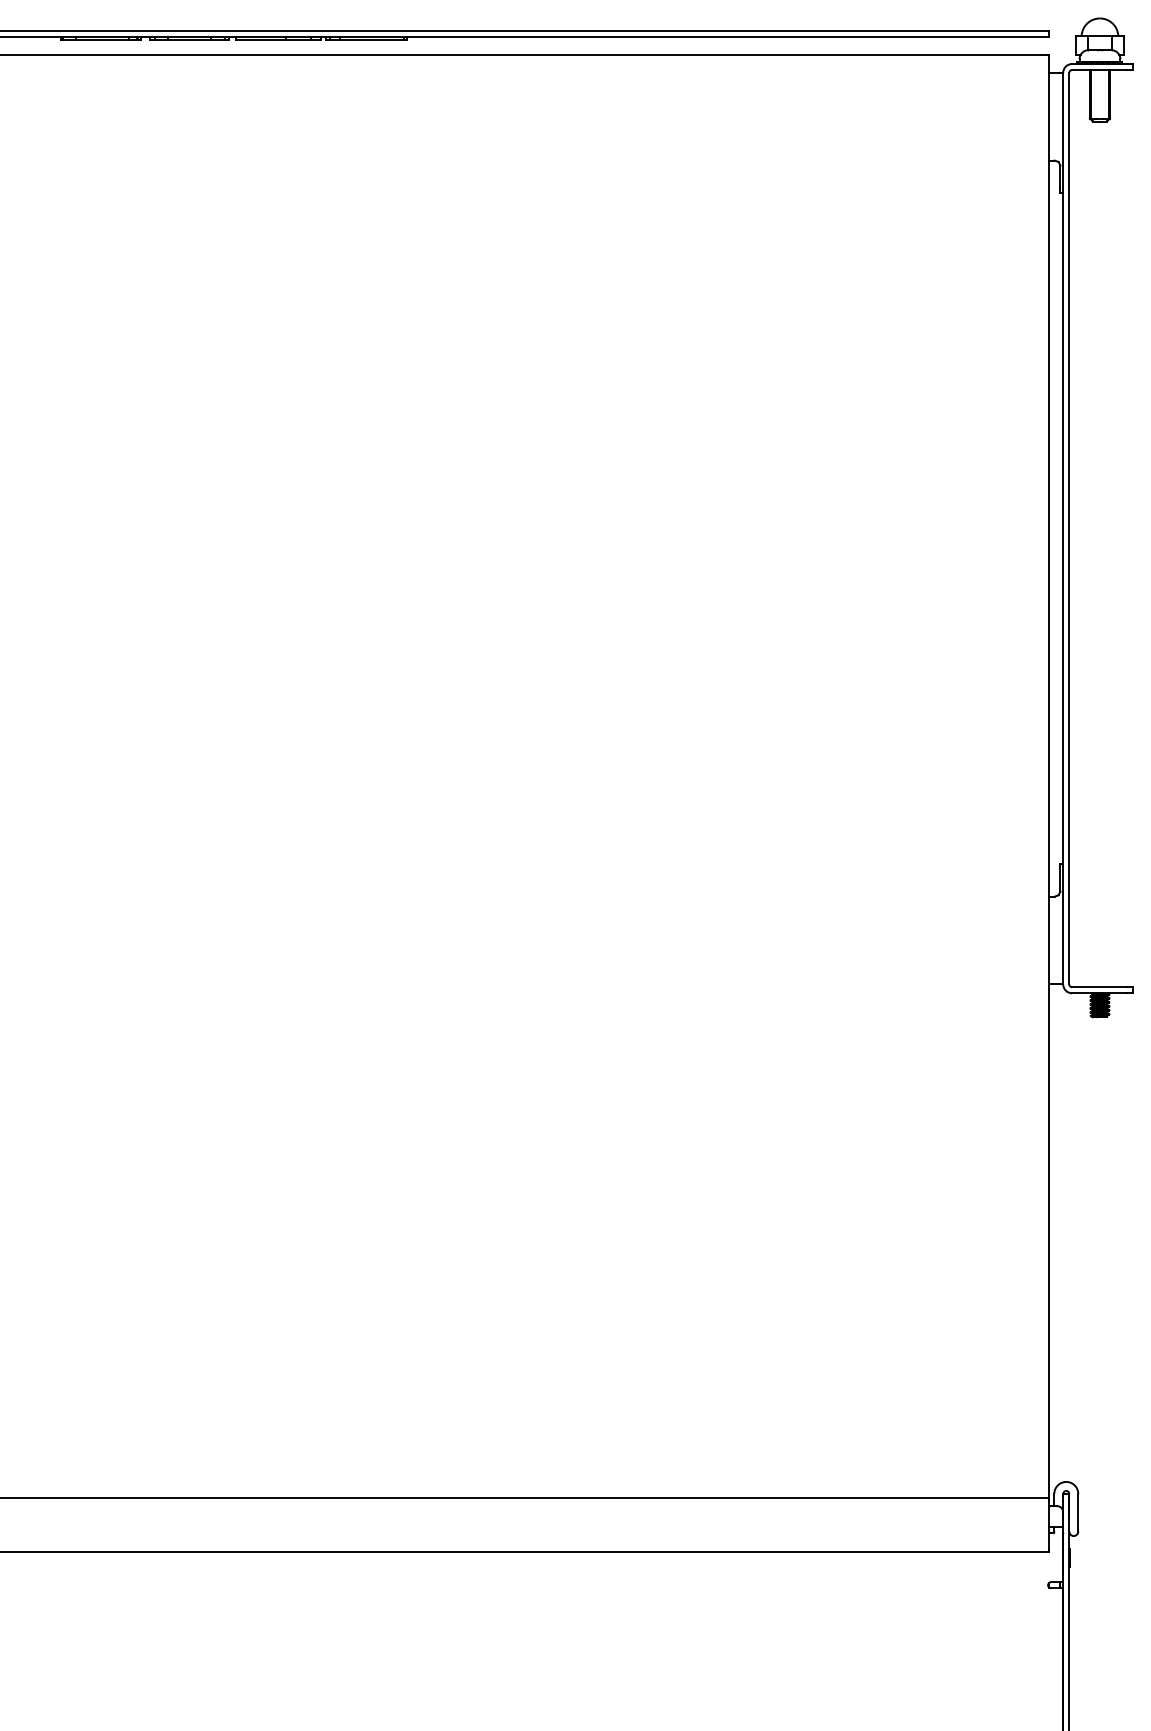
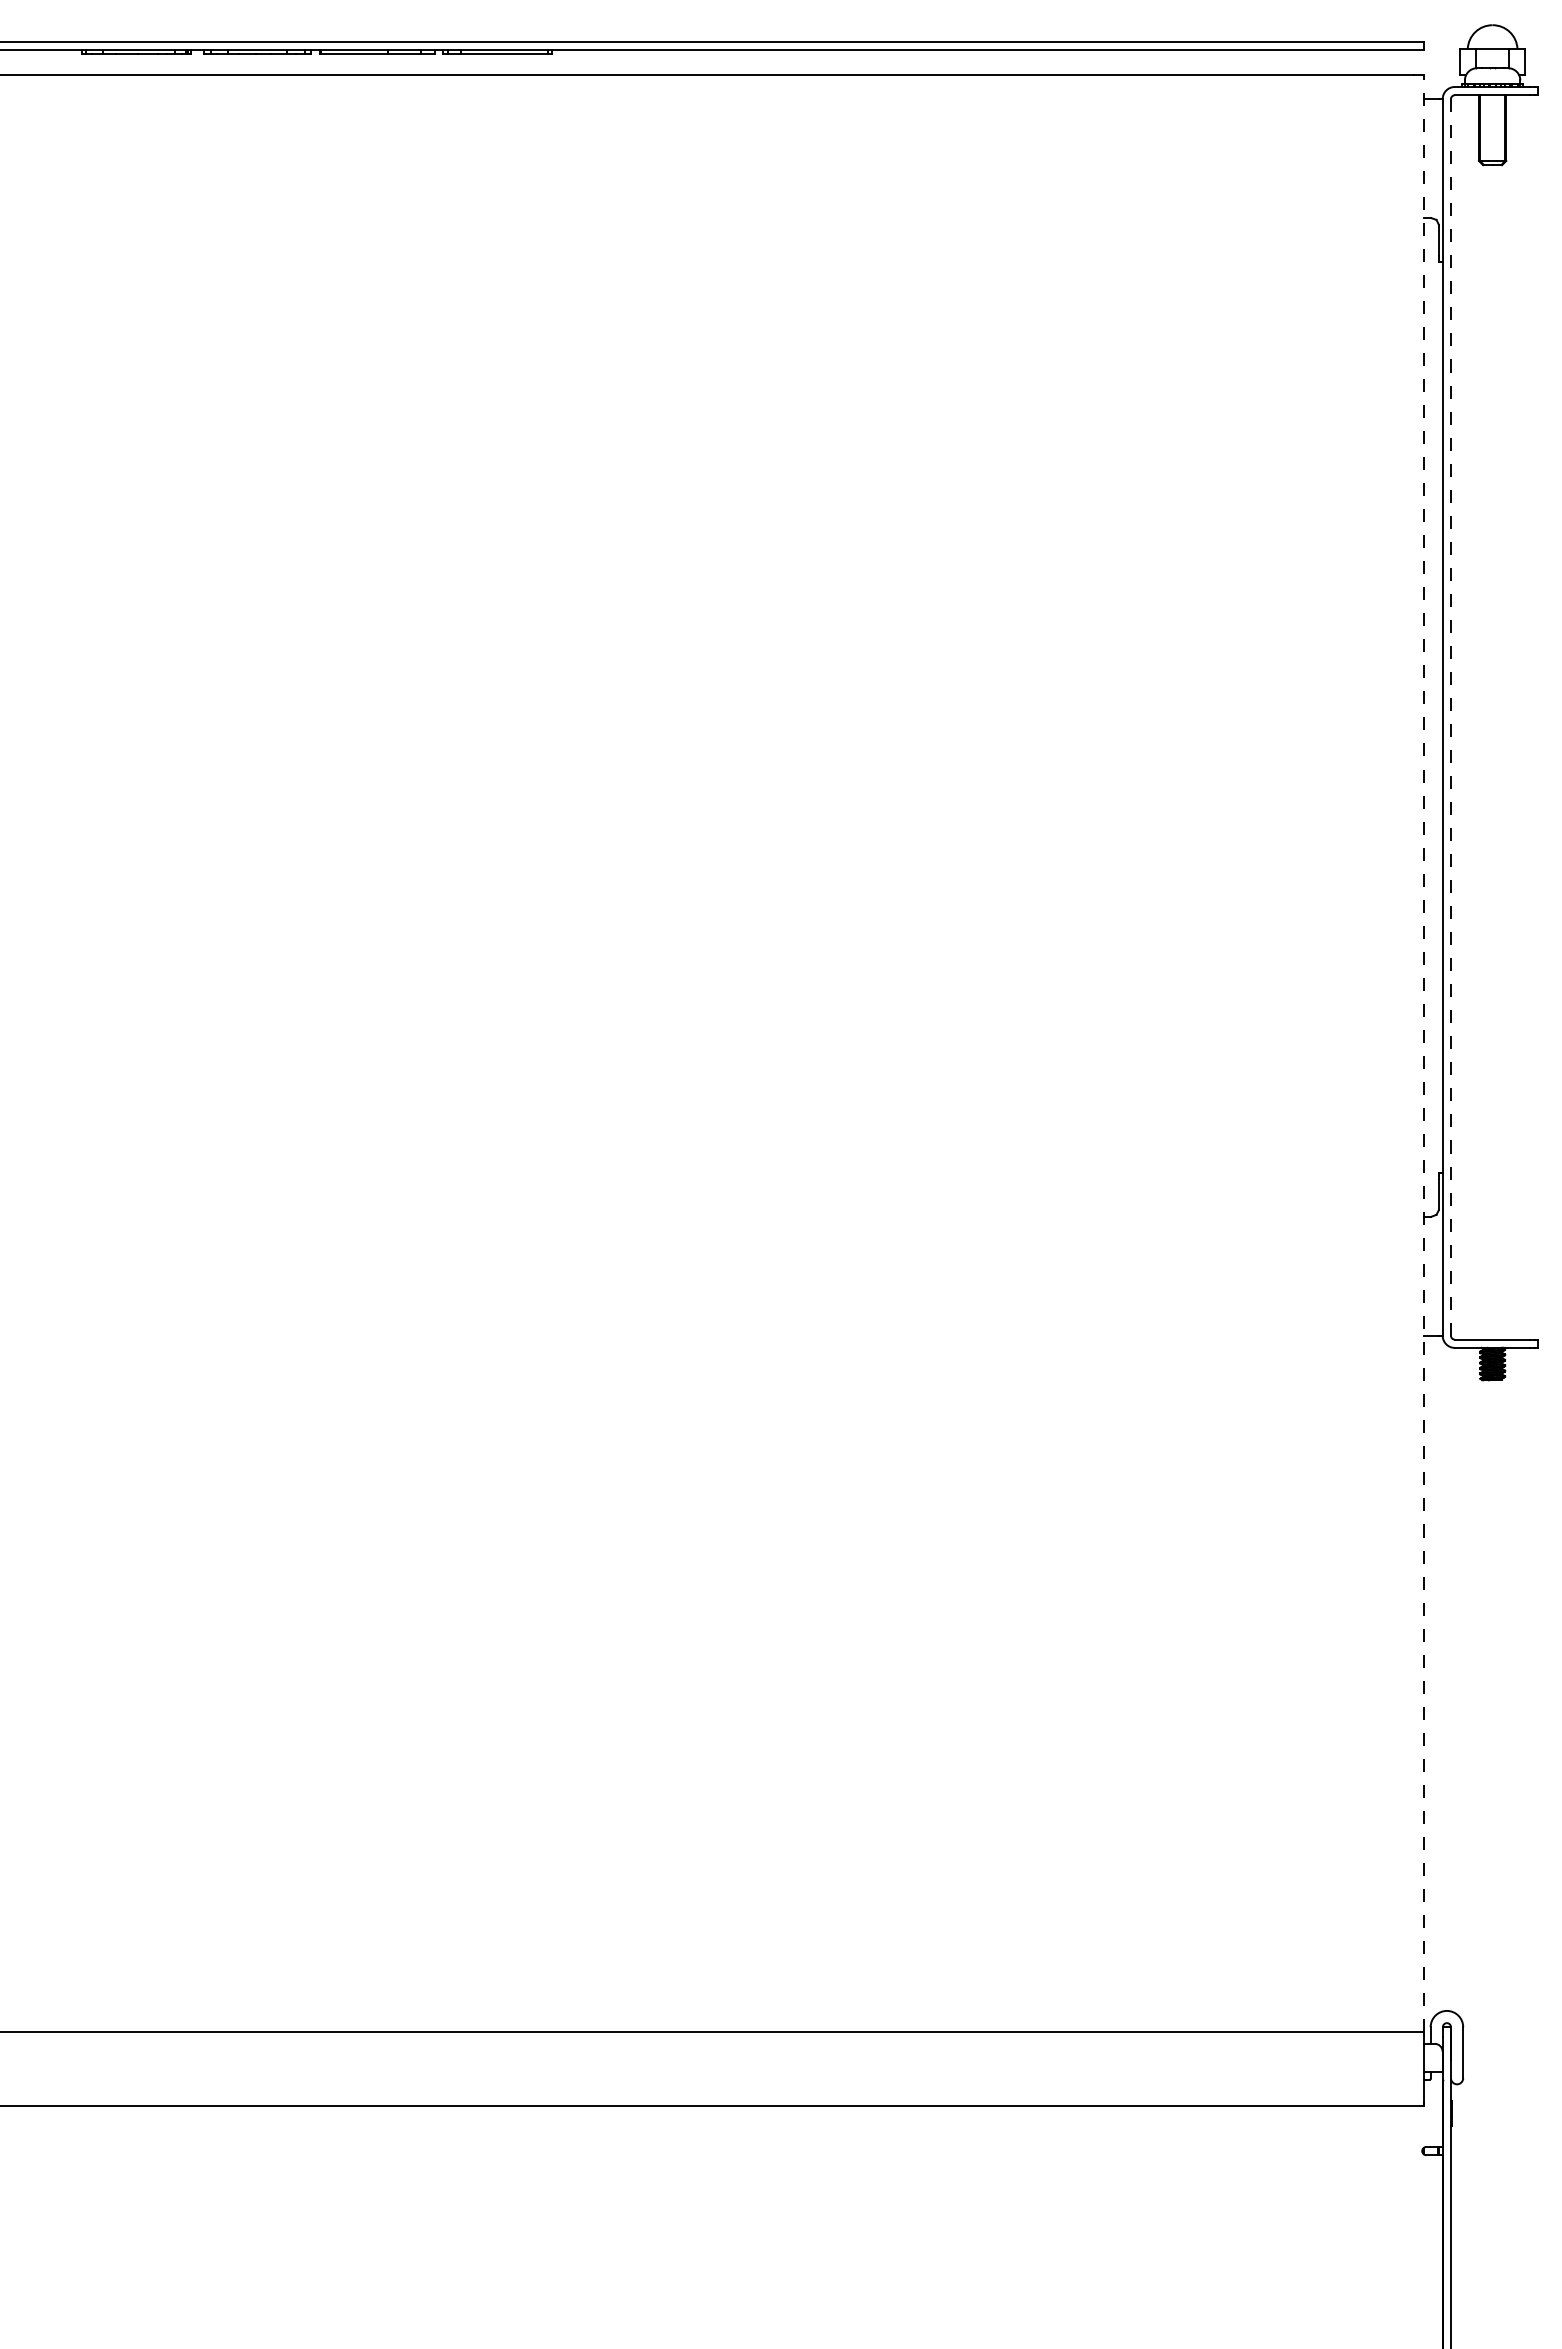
line: (1068, 528) -> (1450, 717), solid -> dashed
line: (1049, 776) -> (1423, 1053), solid -> dashed

